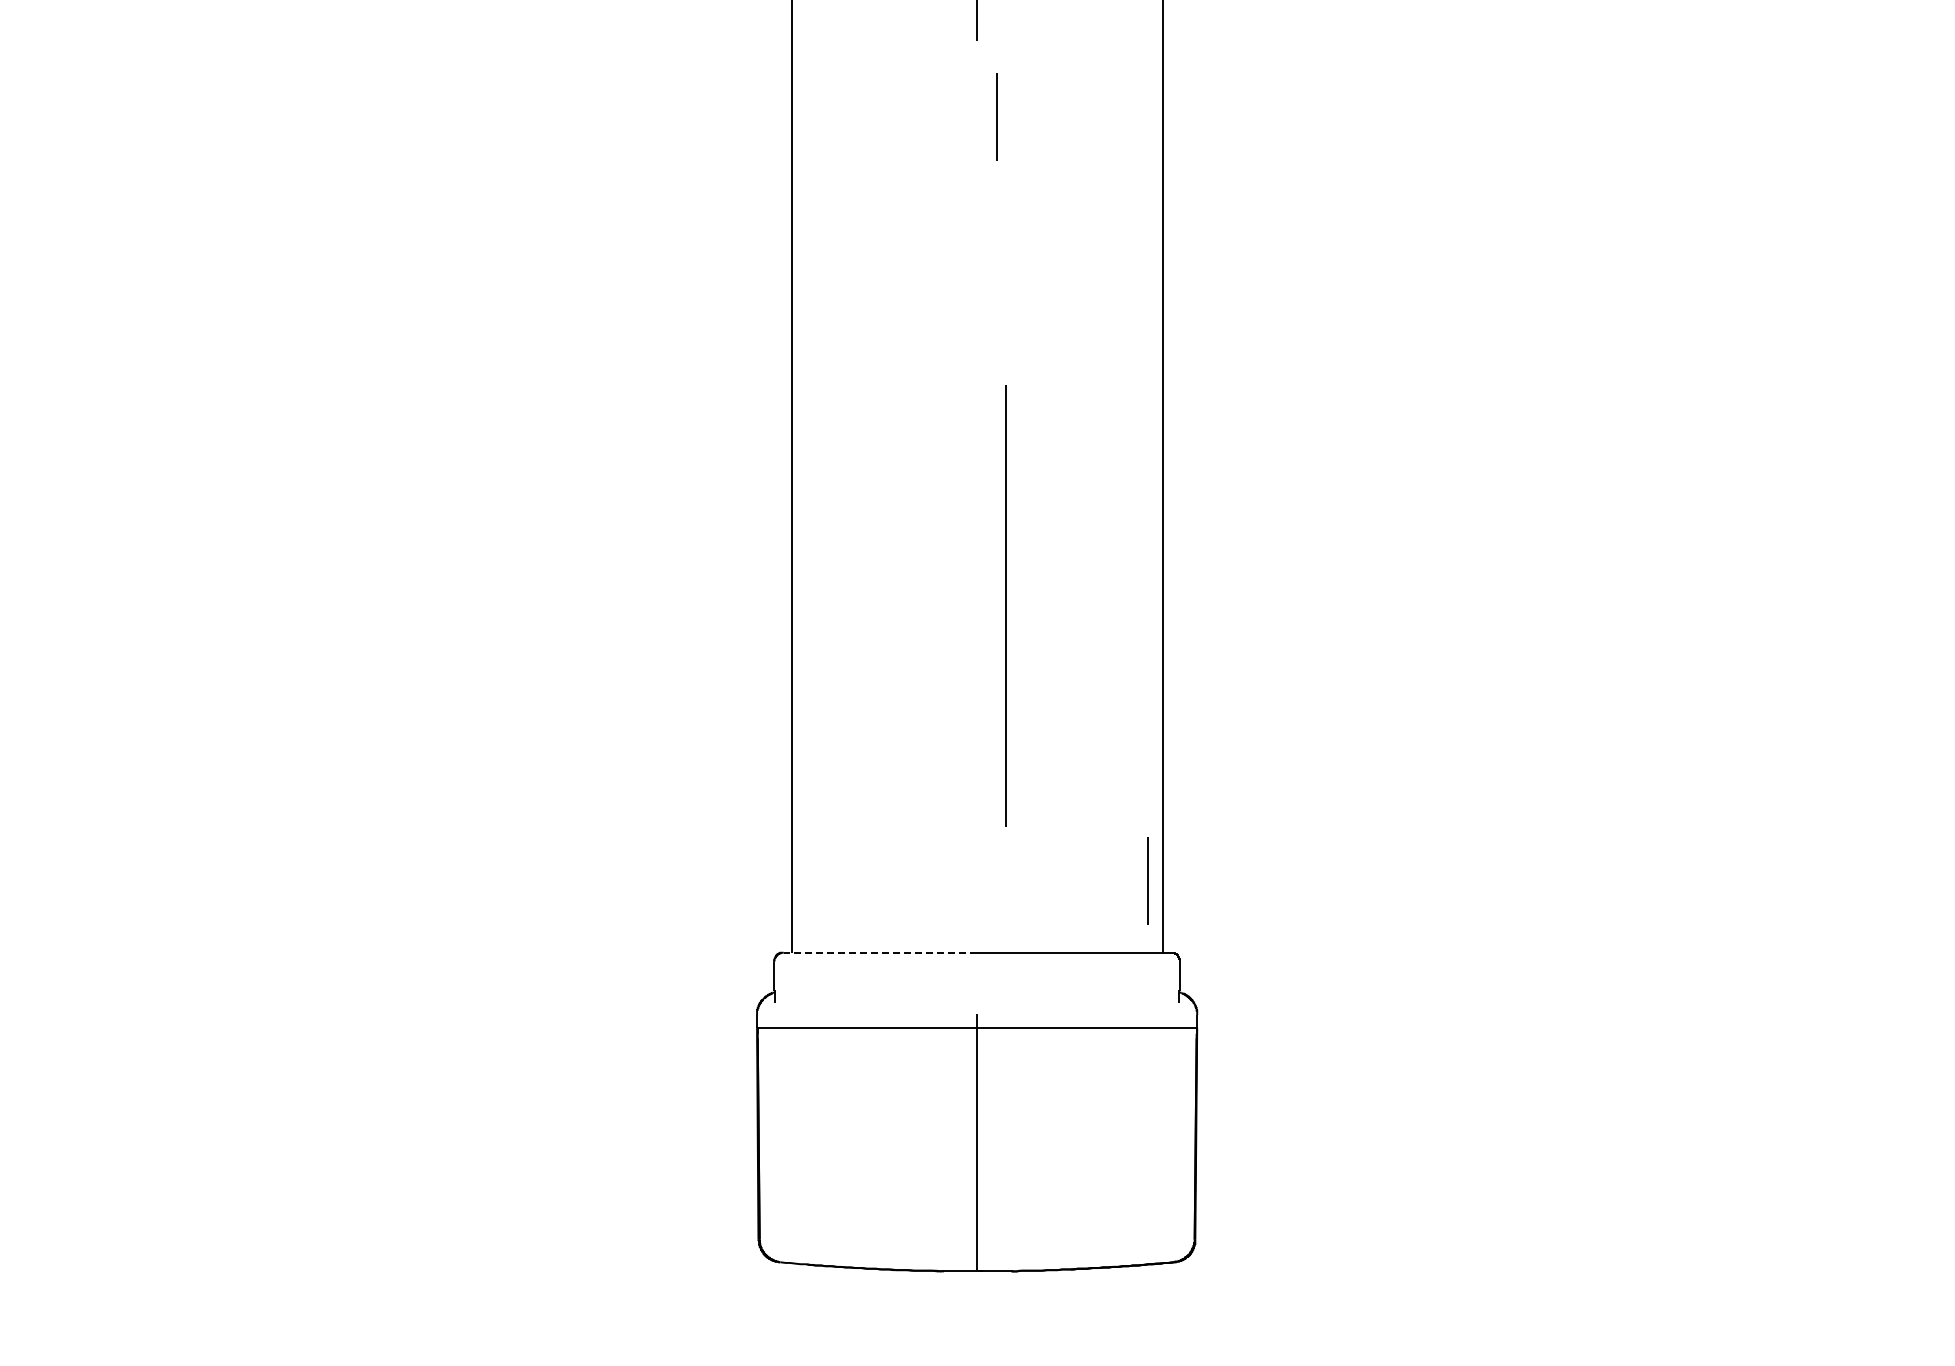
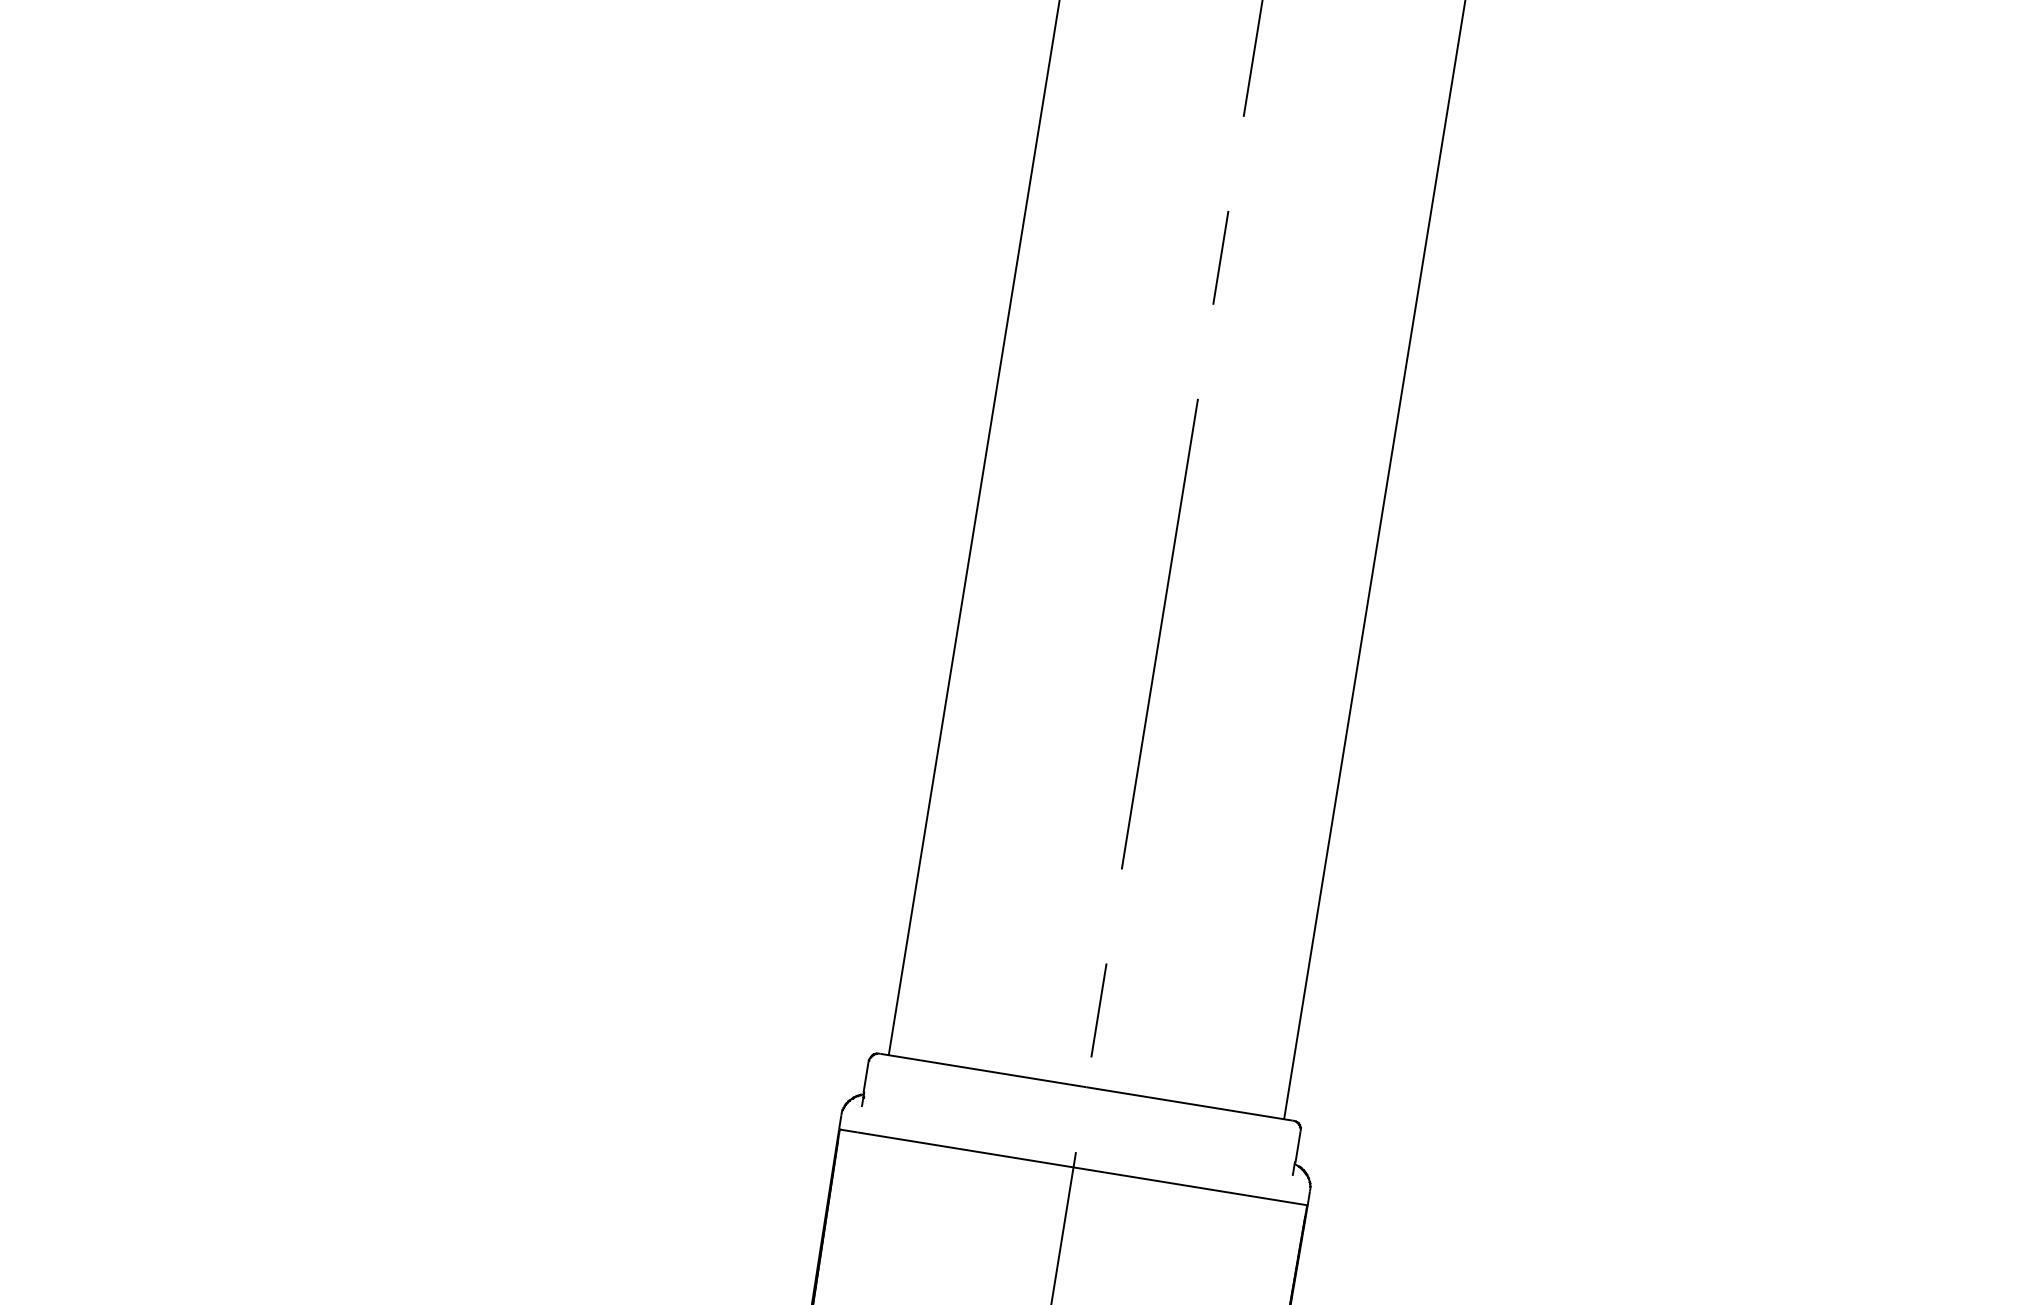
line: (996, 116) -> (1220, 257), moved
line: (1005, 605) -> (1159, 633), moved
line: (1147, 880) -> (1098, 1010), moved
line: (880, 952) -> (983, 1070), dashed -> solid

